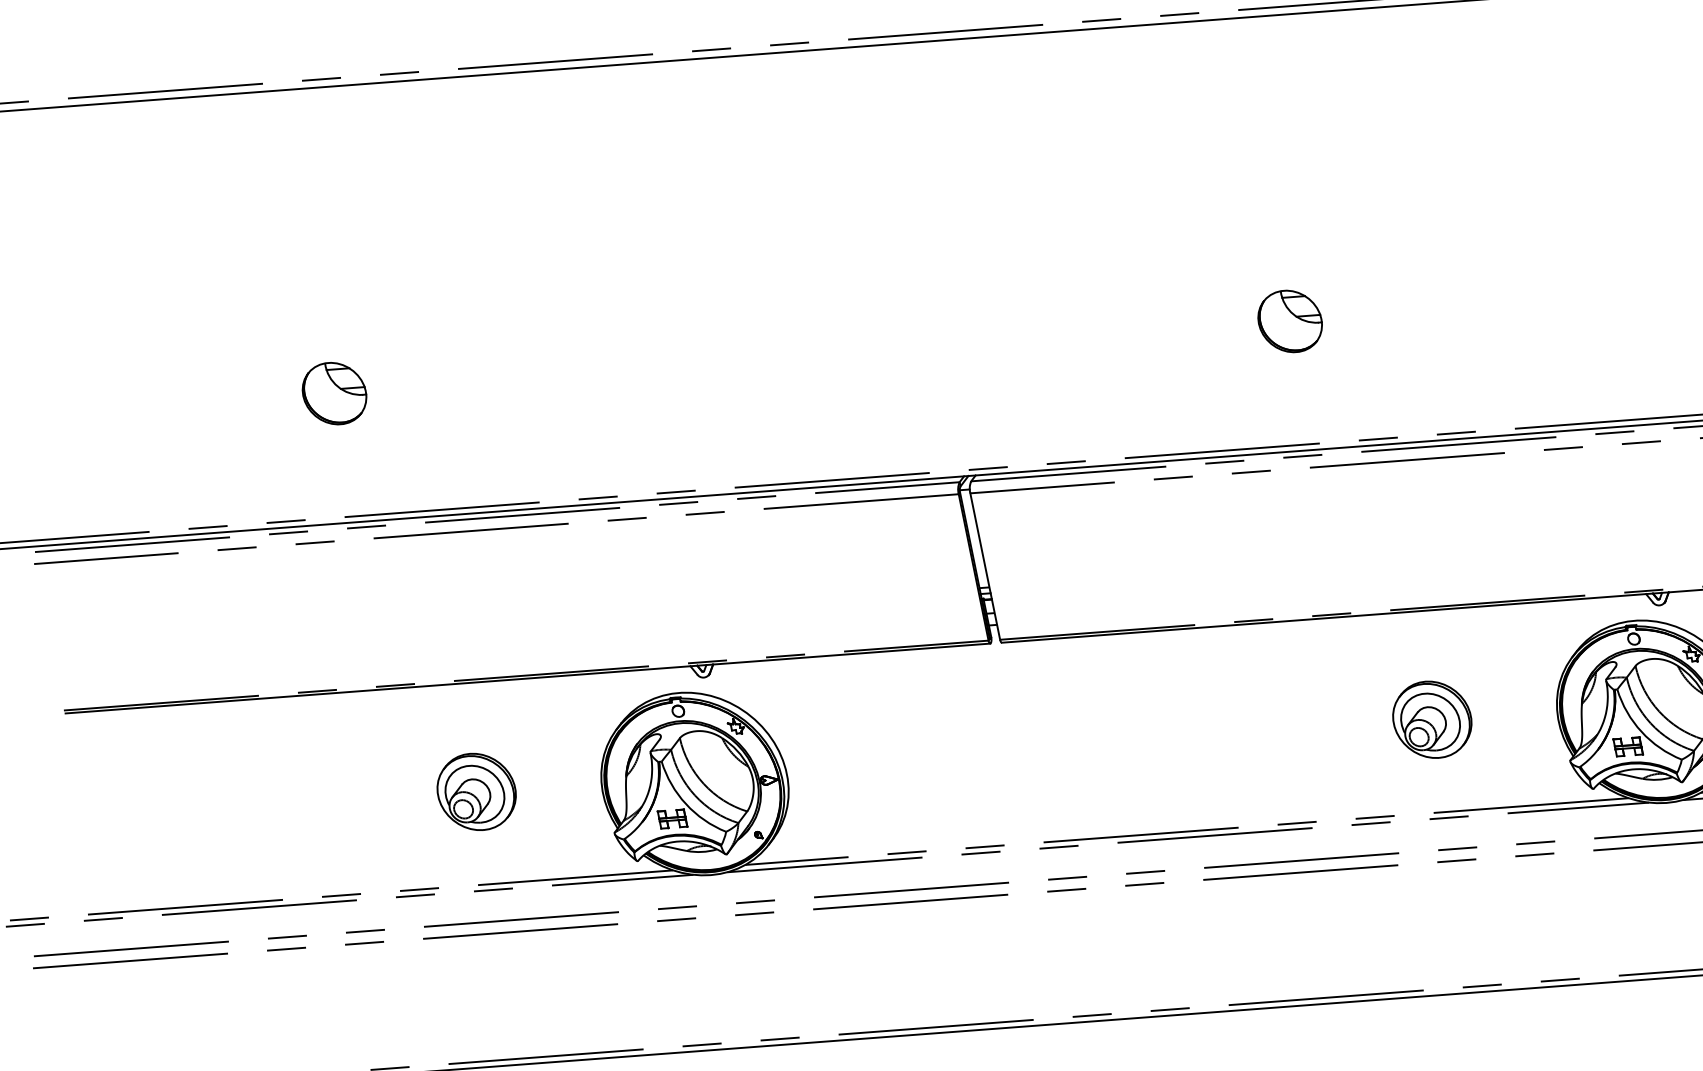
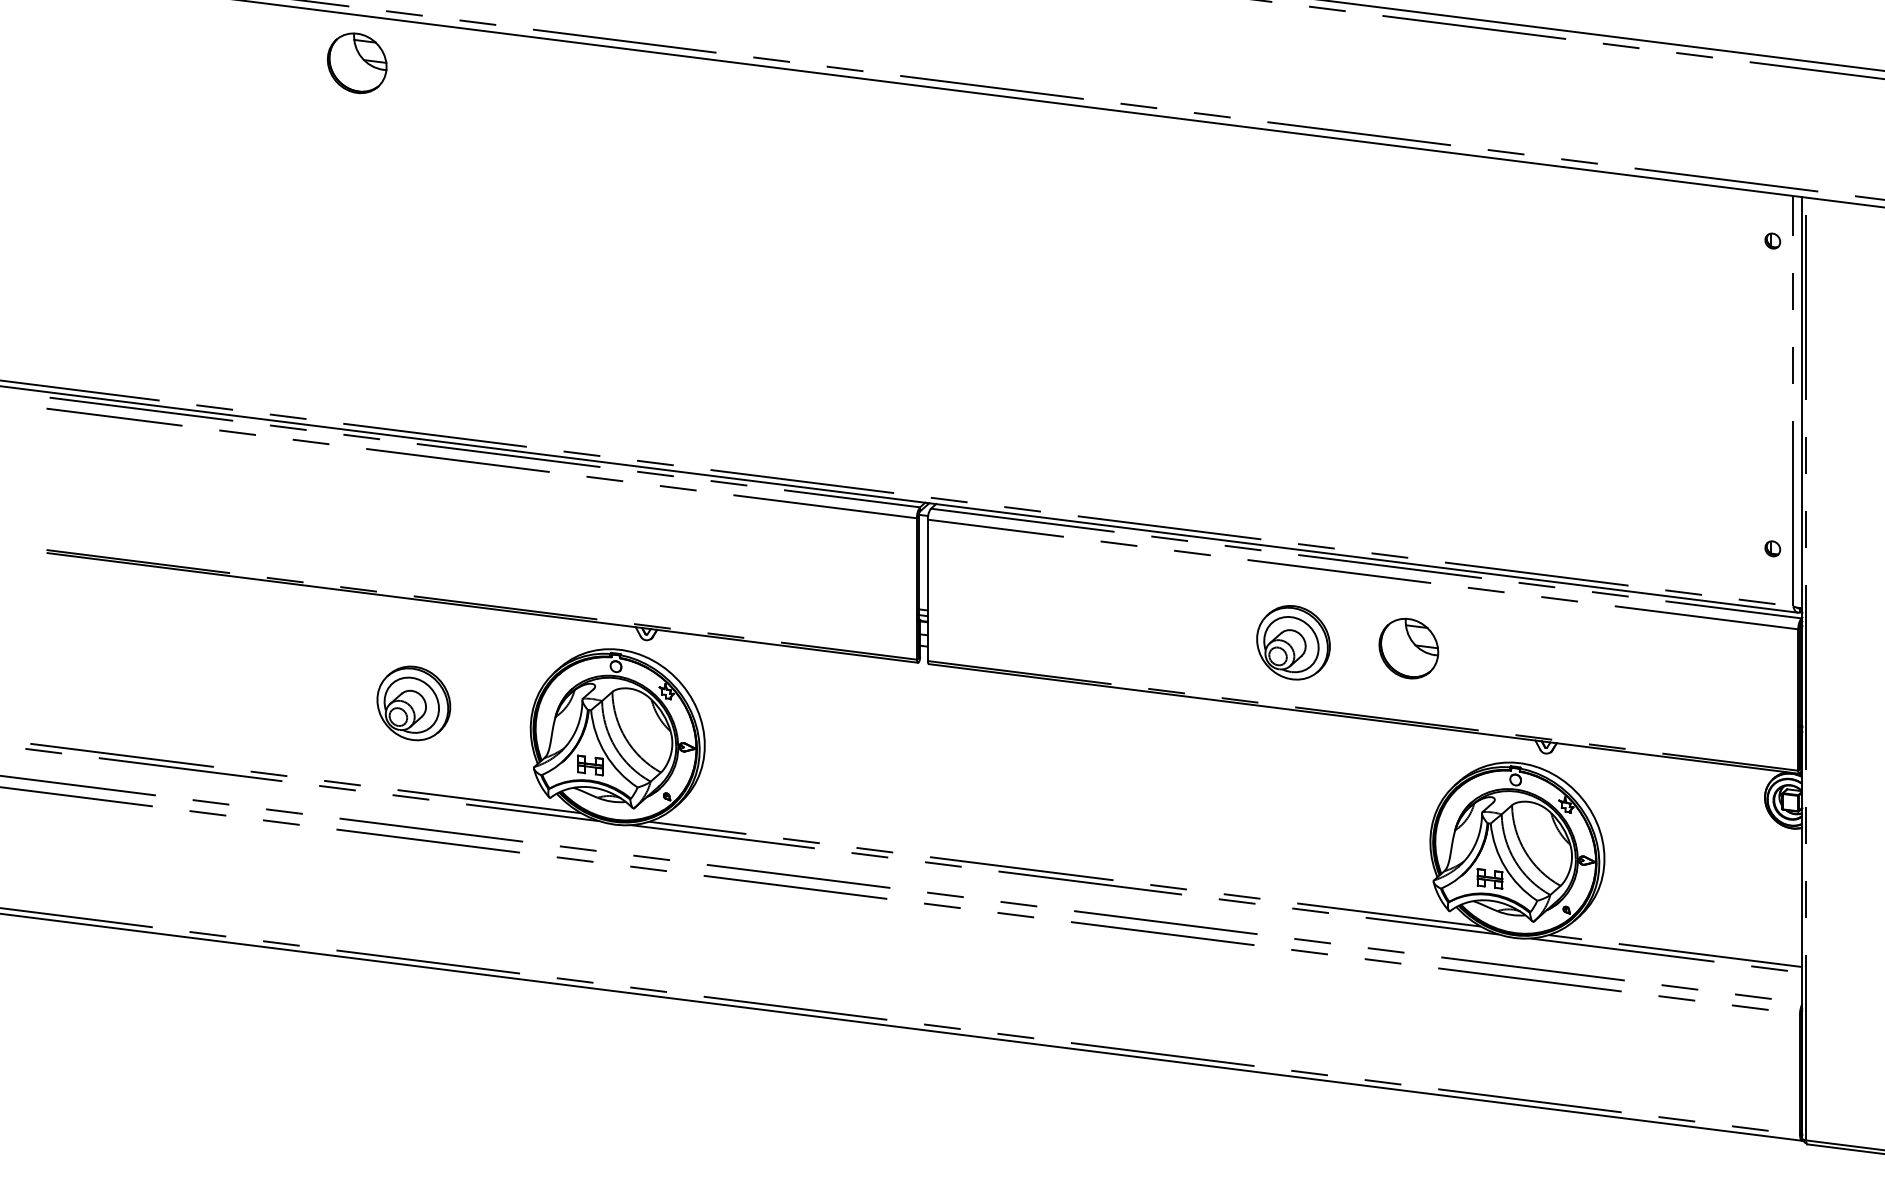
part: (1289, 321) -> (1408, 648), moved
part: (333, 393) -> (356, 63), moved
part: (1432, 719) -> (1293, 642), moved

